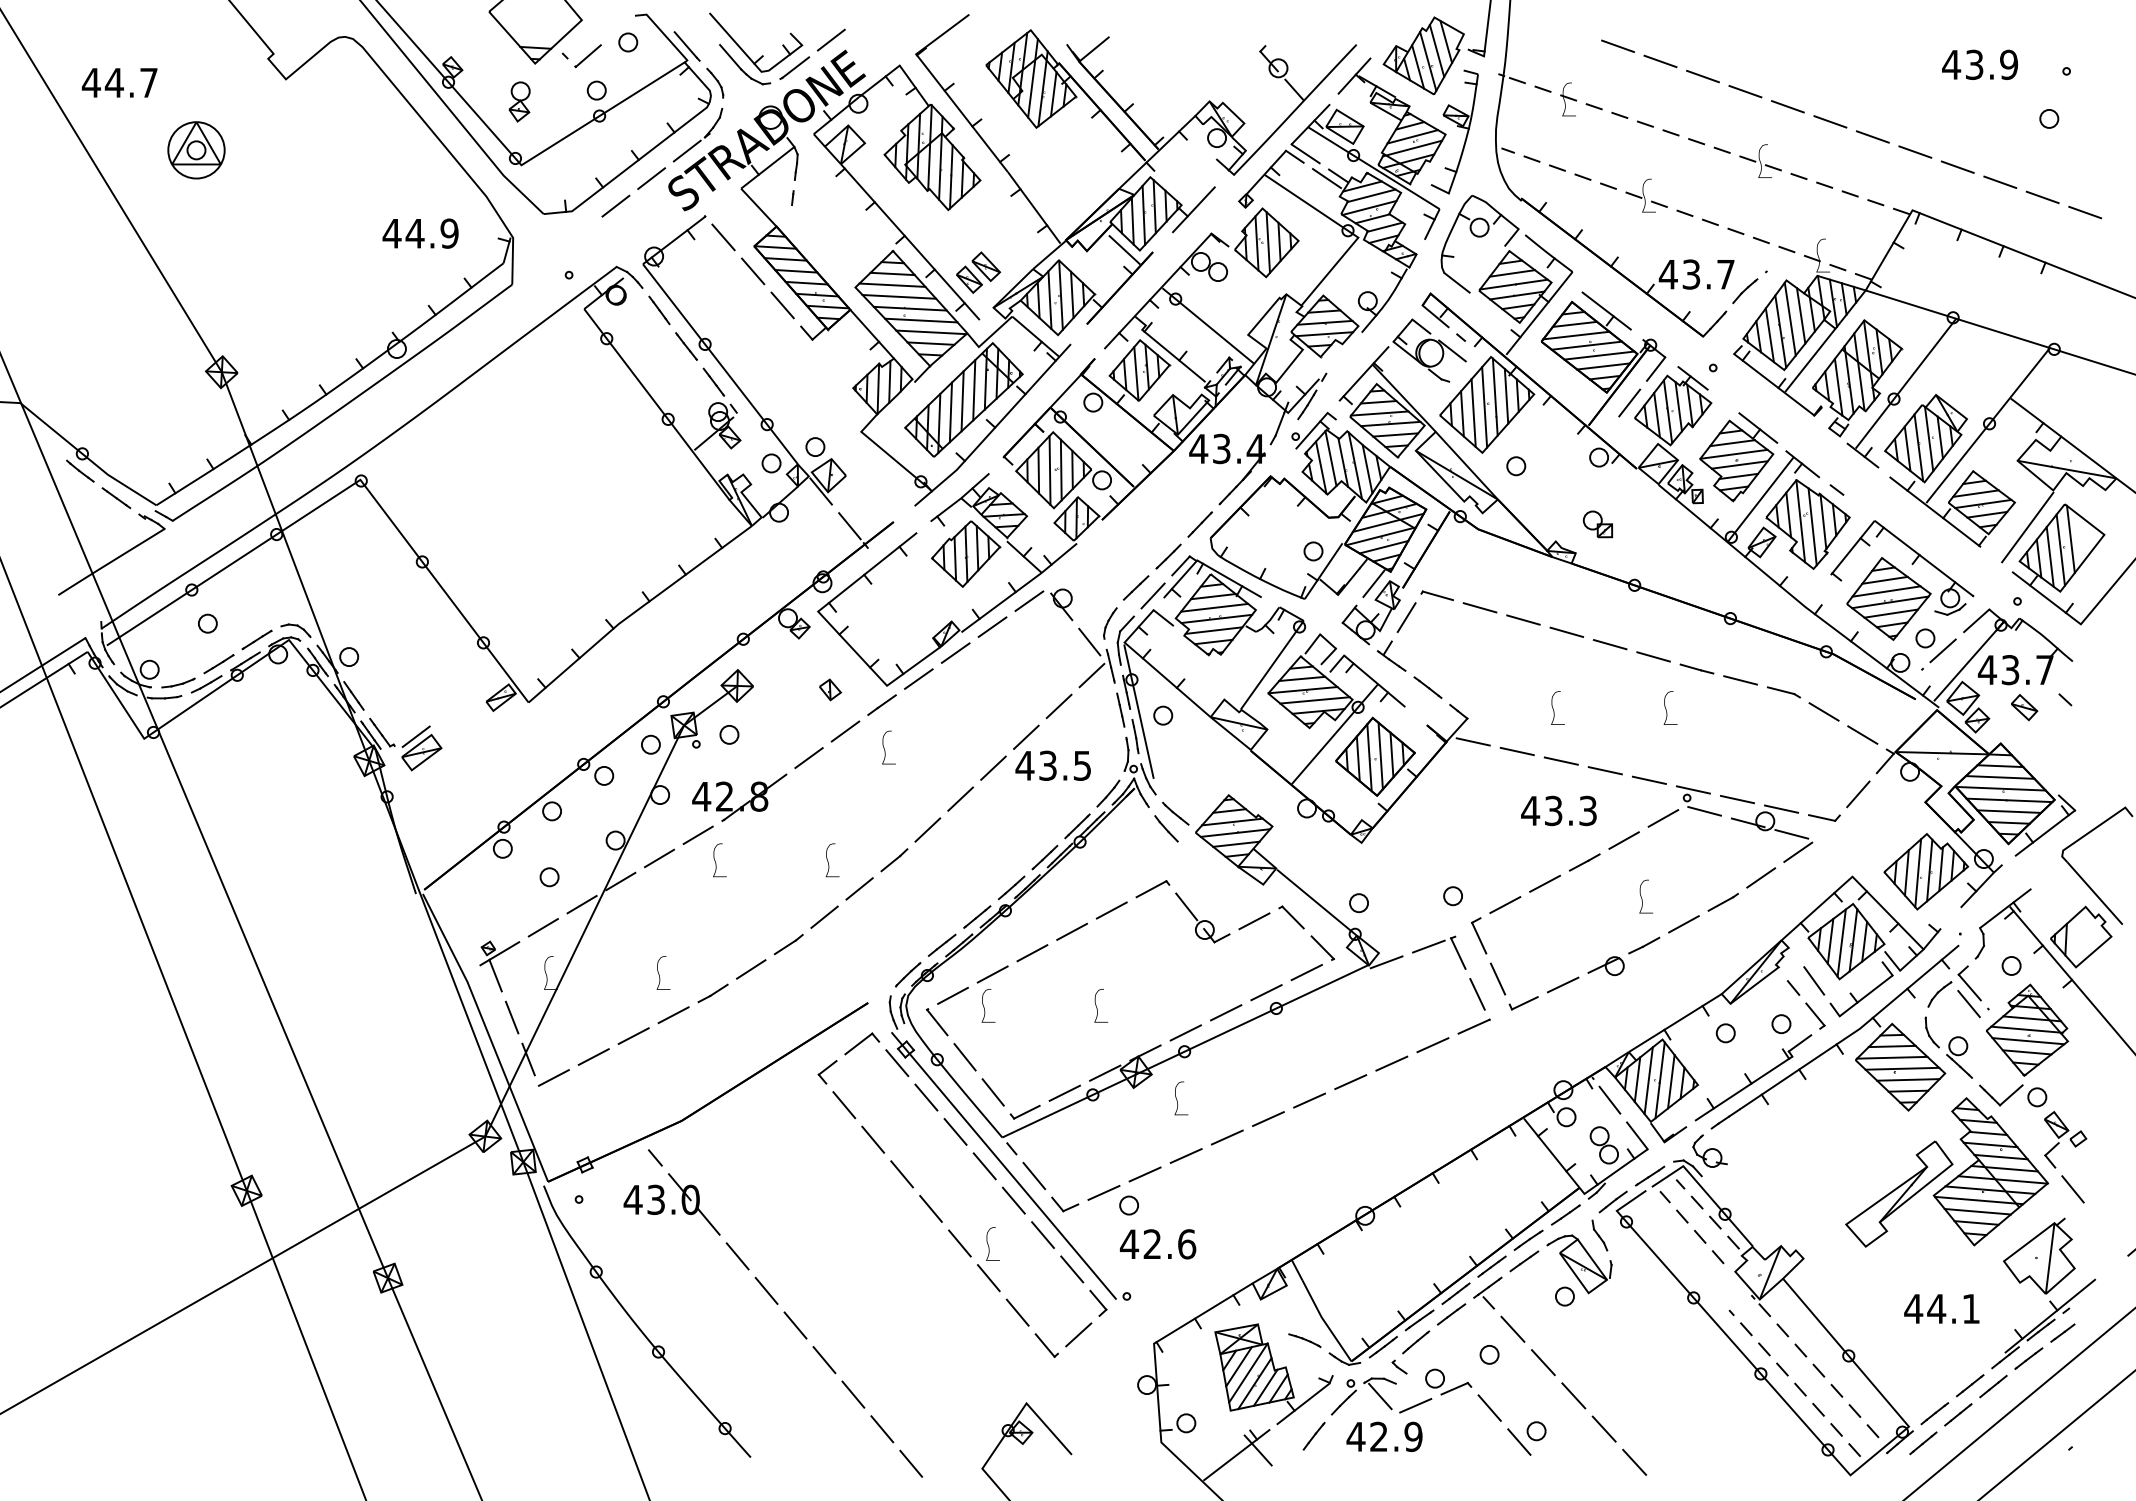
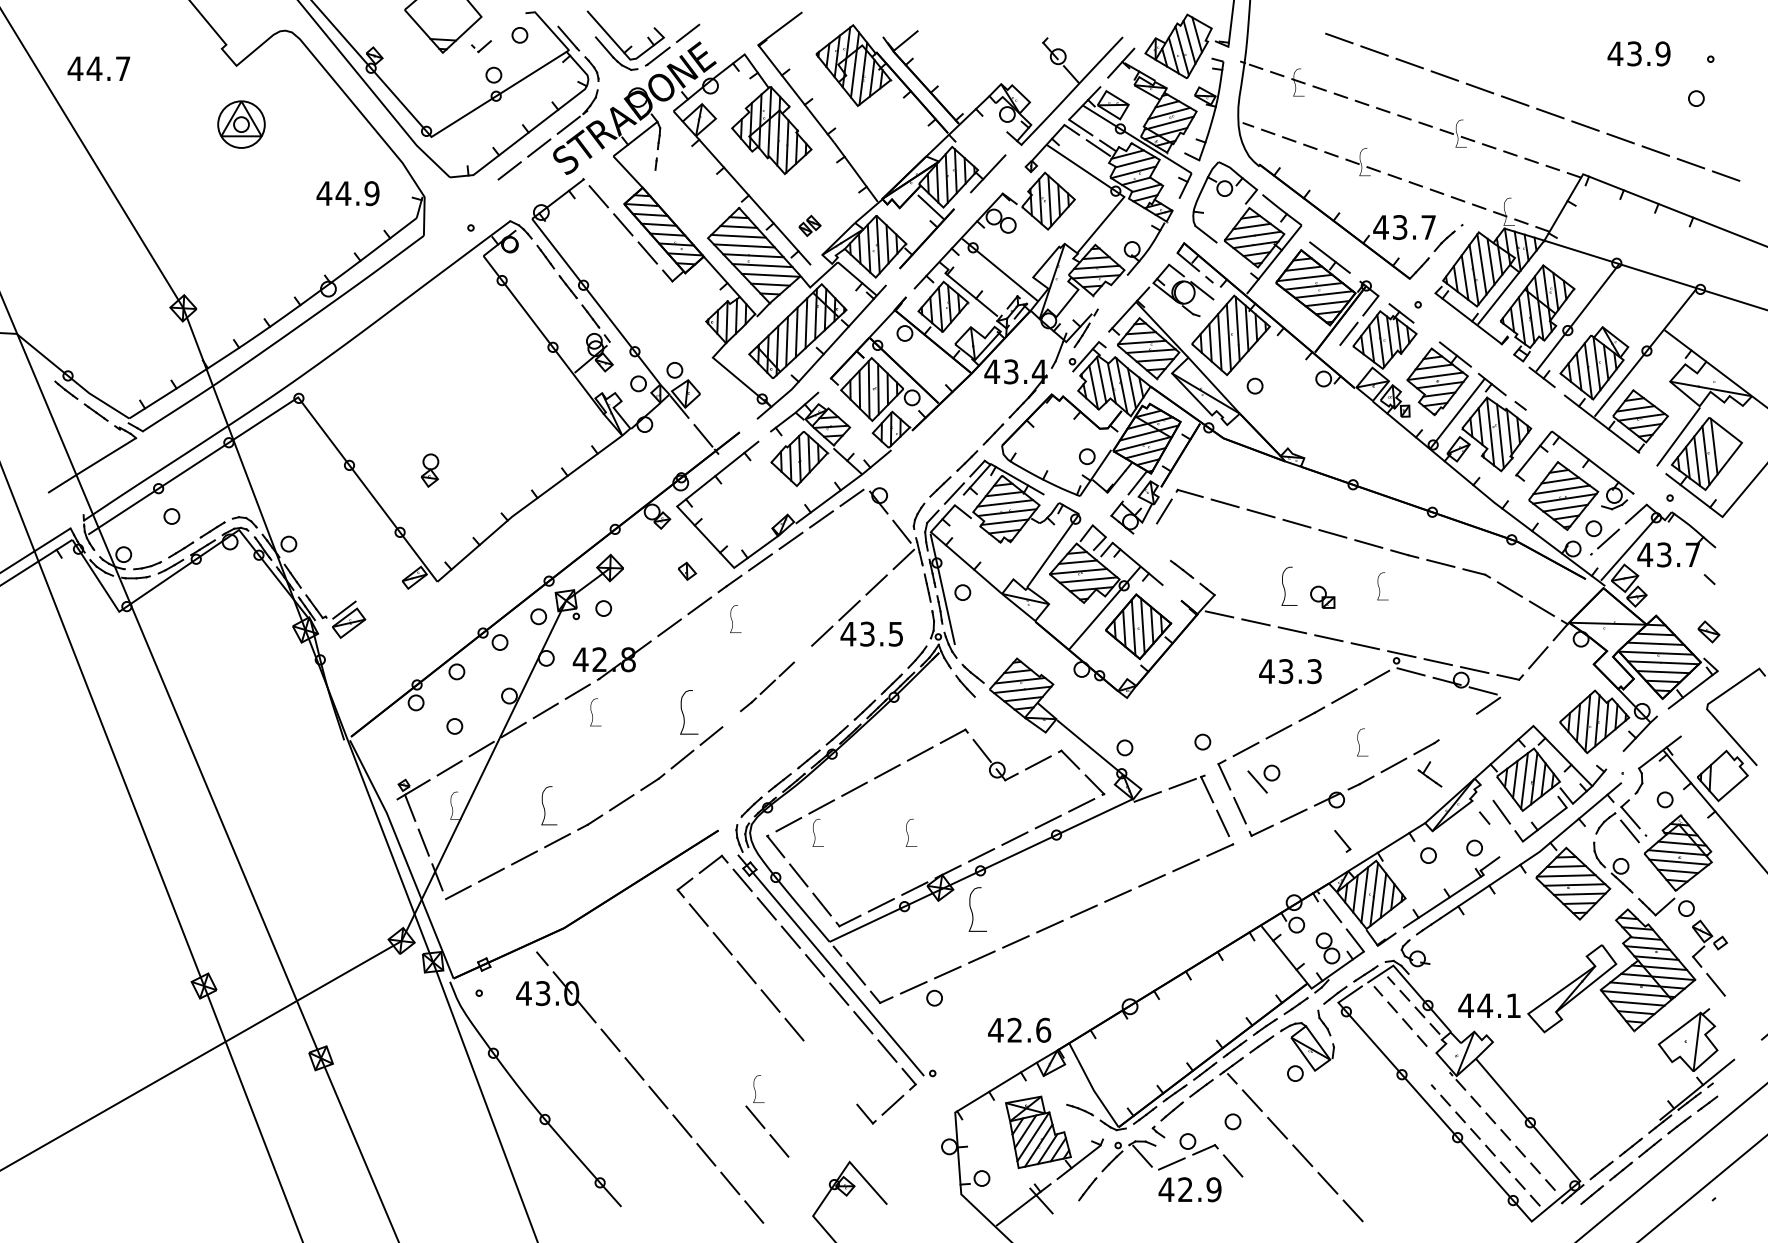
part: (581, 55) -> (481, 46), size x0.6
part: (519, 101) -> (429, 470), moved
part: (196, 150) -> (241, 124), moved
part: (978, 272) -> (809, 225), size x0.6
part: (1597, 523) -> (1322, 596), moved
part: (1391, 656) -> (1429, 774), moved
part: (2024, 707) -> (1708, 631), moved
part: (1557, 708) -> (1289, 586), size x1.4
part: (927, 829) -> (767, 686), size x0.7
part: (831, 860) -> (688, 712), size x1.6
line: (1760, 877) -> (1457, 726), removed
part: (662, 972) -> (548, 805), size x1.4
part: (1815, 1016) -> (1342, 841), moved
part: (1180, 1098) -> (977, 909), size x1.6
text: (1157, 1243) -> (1019, 1029), moved
part: (996, 1284) -> (761, 1122), moved
text: (1941, 1308) -> (1489, 1005), moved
text: (1383, 1436) -> (1189, 1189), moved
part: (1526, 1437) -> (1263, 778), moved

